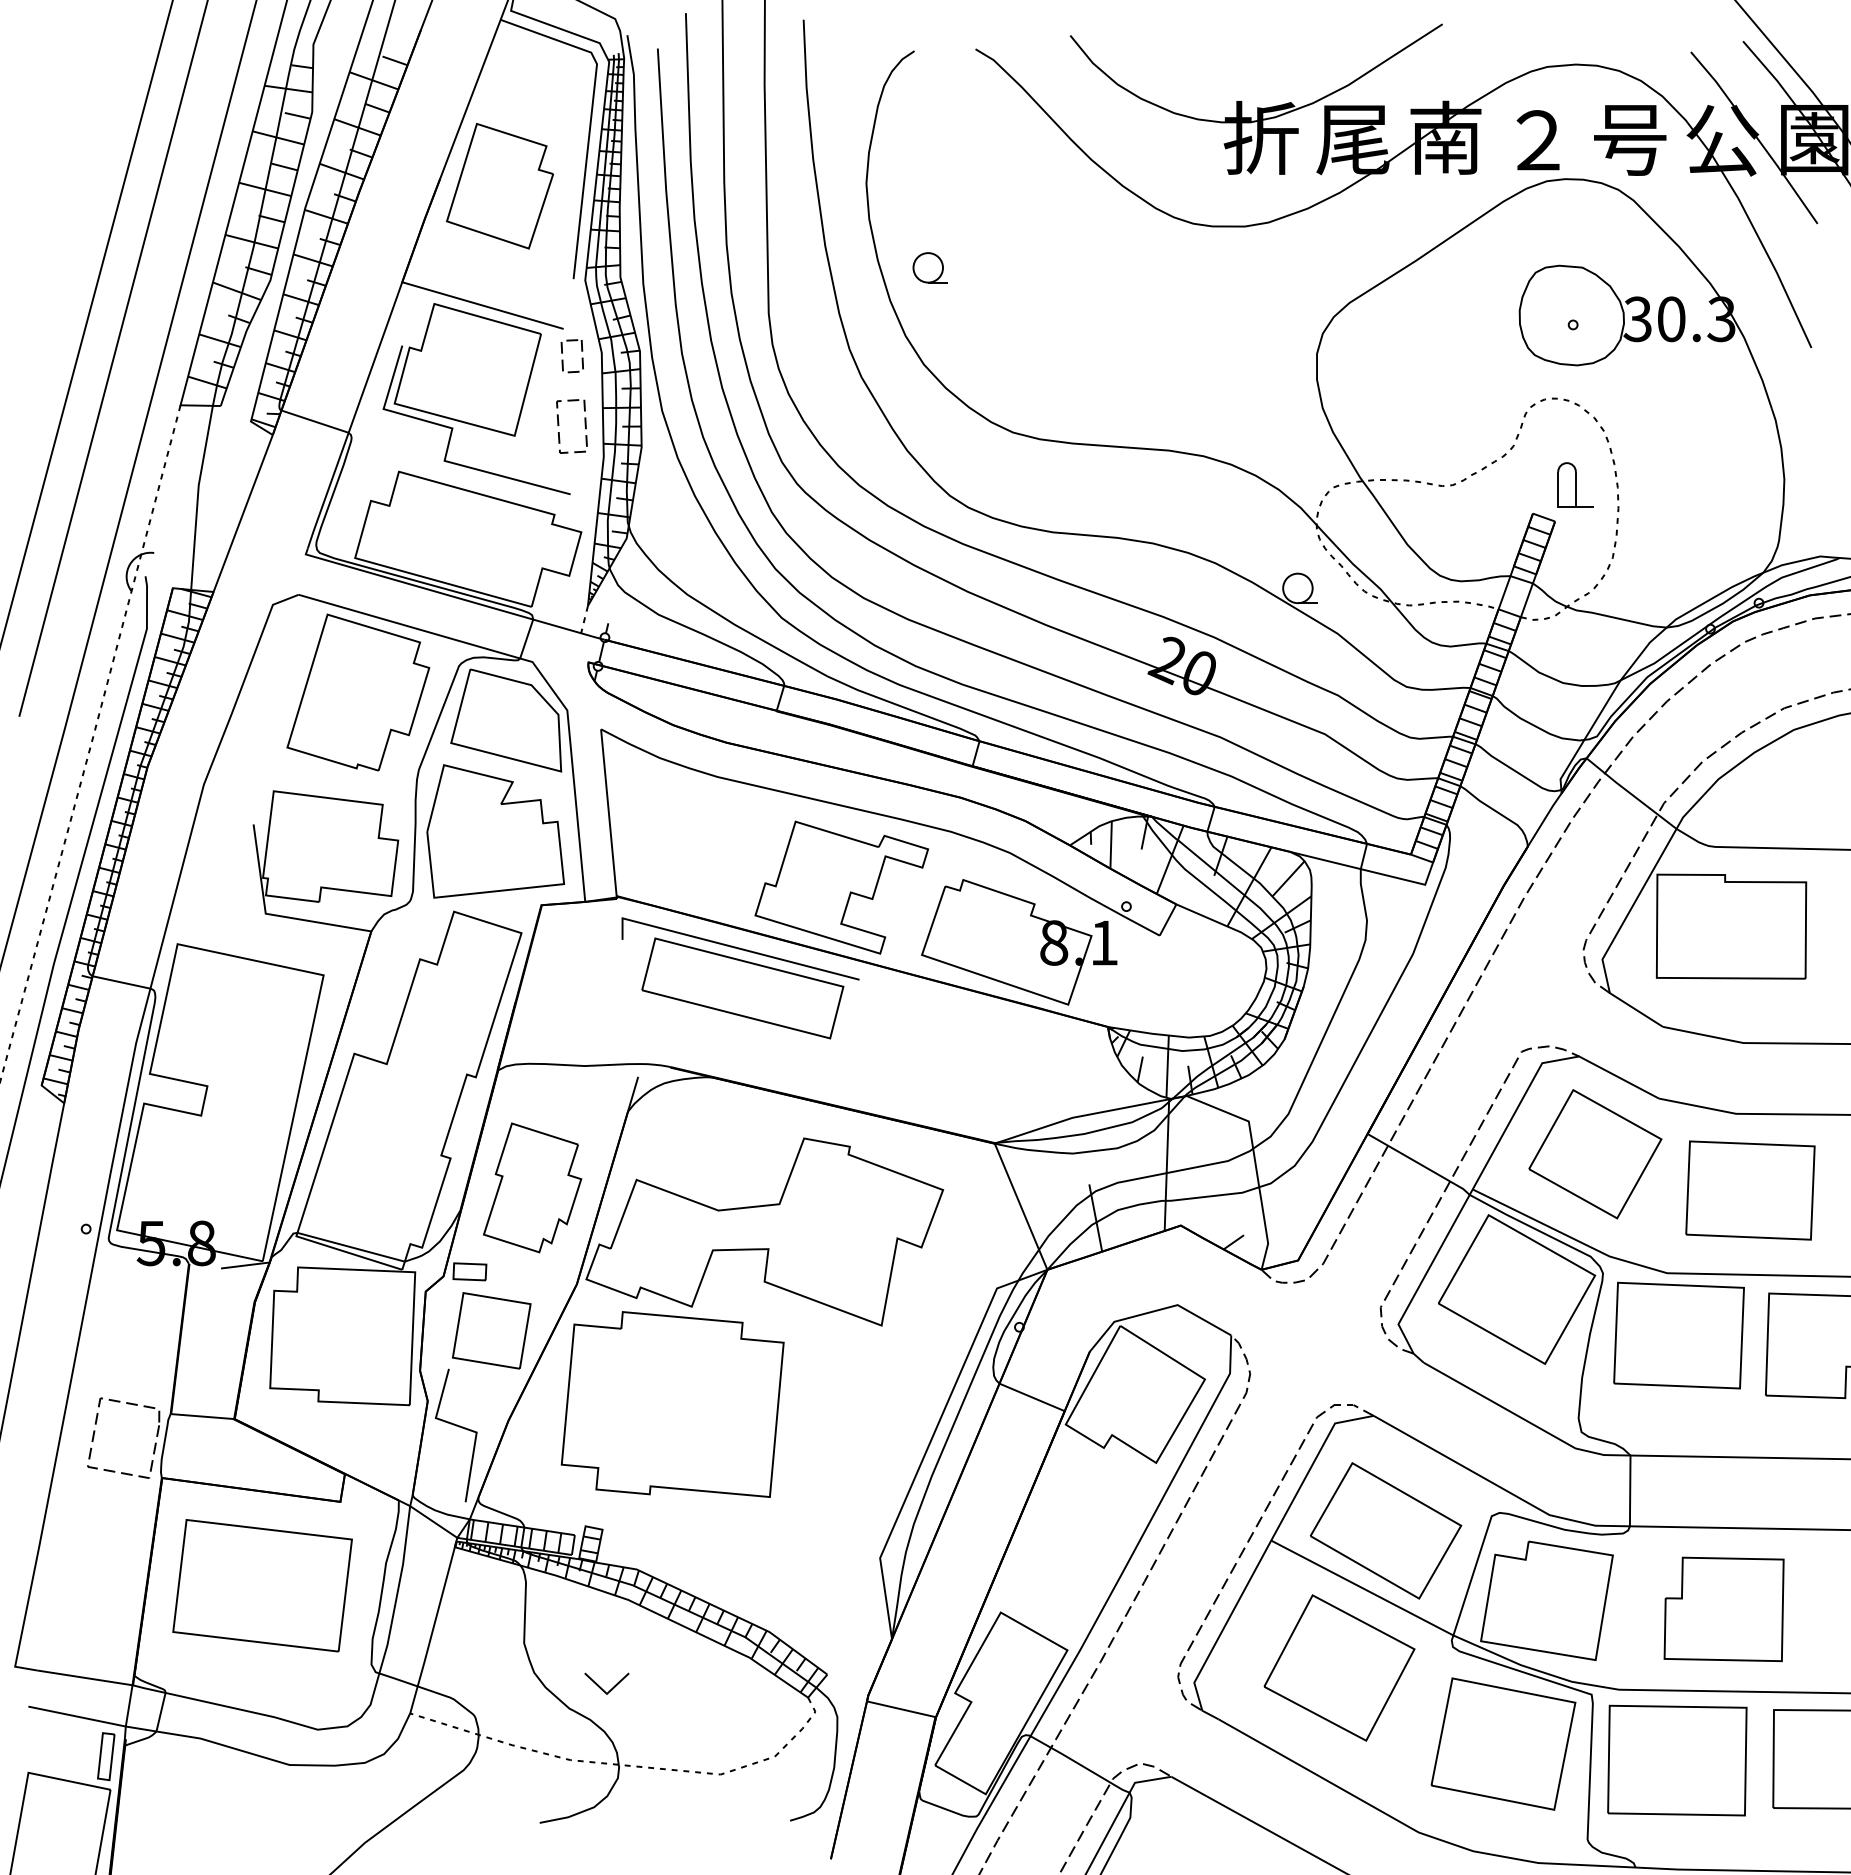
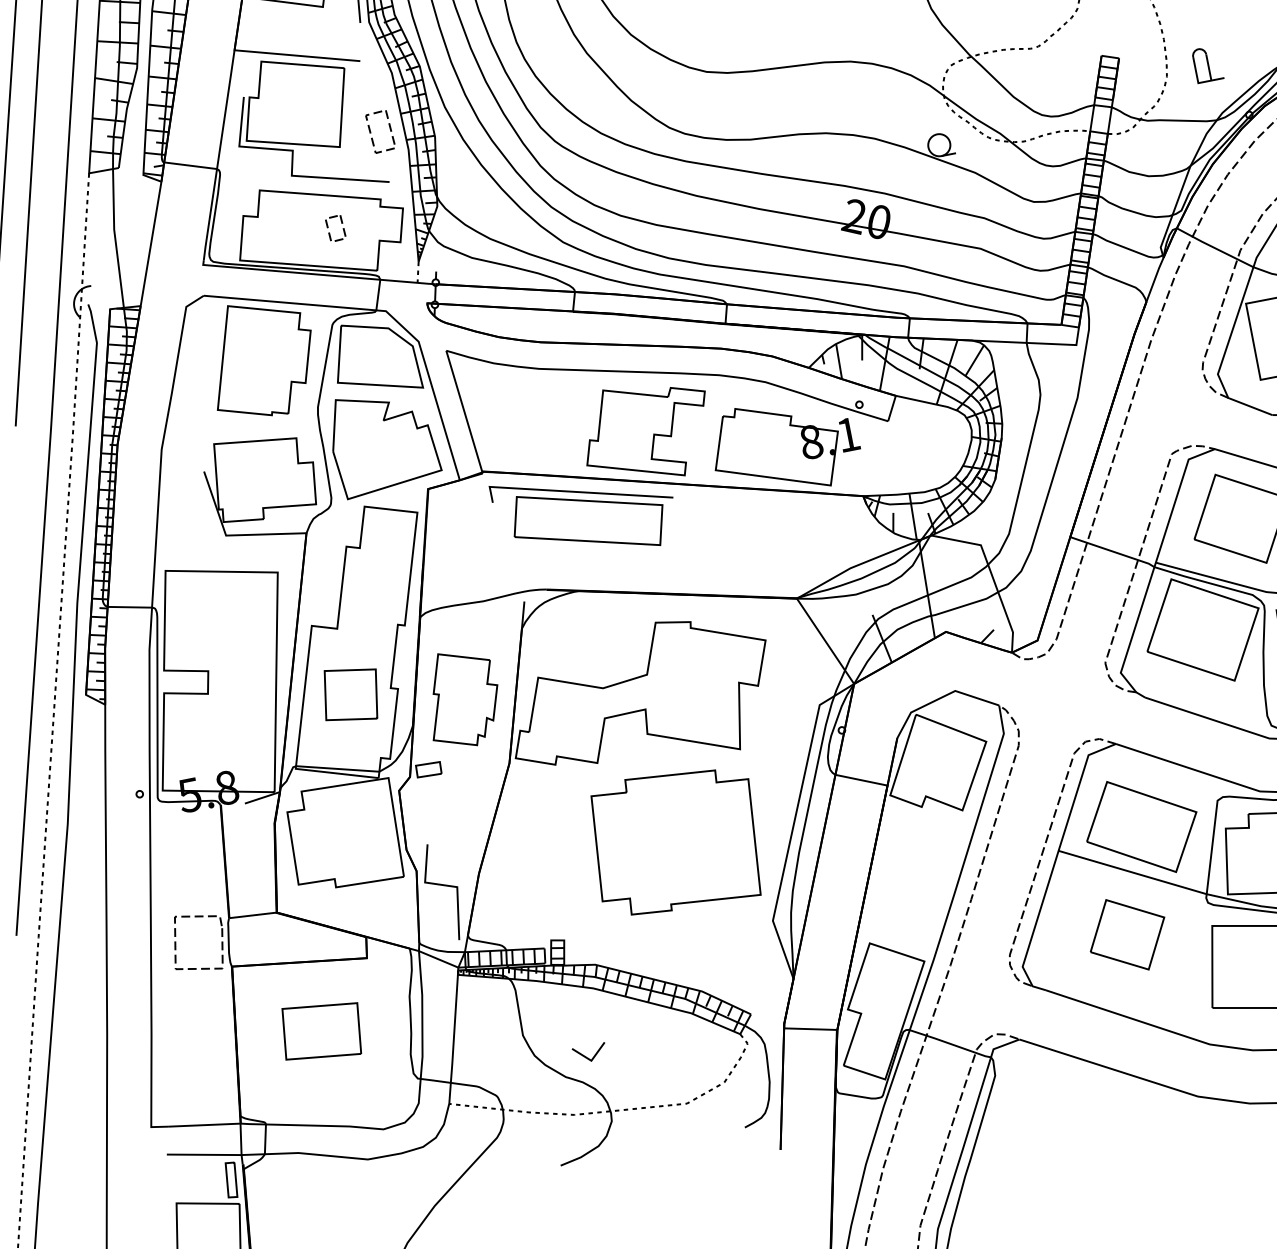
part: (563, 359) -> (329, 232), moved
part: (1575, 484) -> (1207, 63), moved
part: (491, 1330) -> (350, 694), moved
part: (672, 1404) -> (675, 840), moved
part: (262, 1585) -> (321, 1031), size x0.6
part: (1339, 1667) -> (1127, 934), size x0.7

